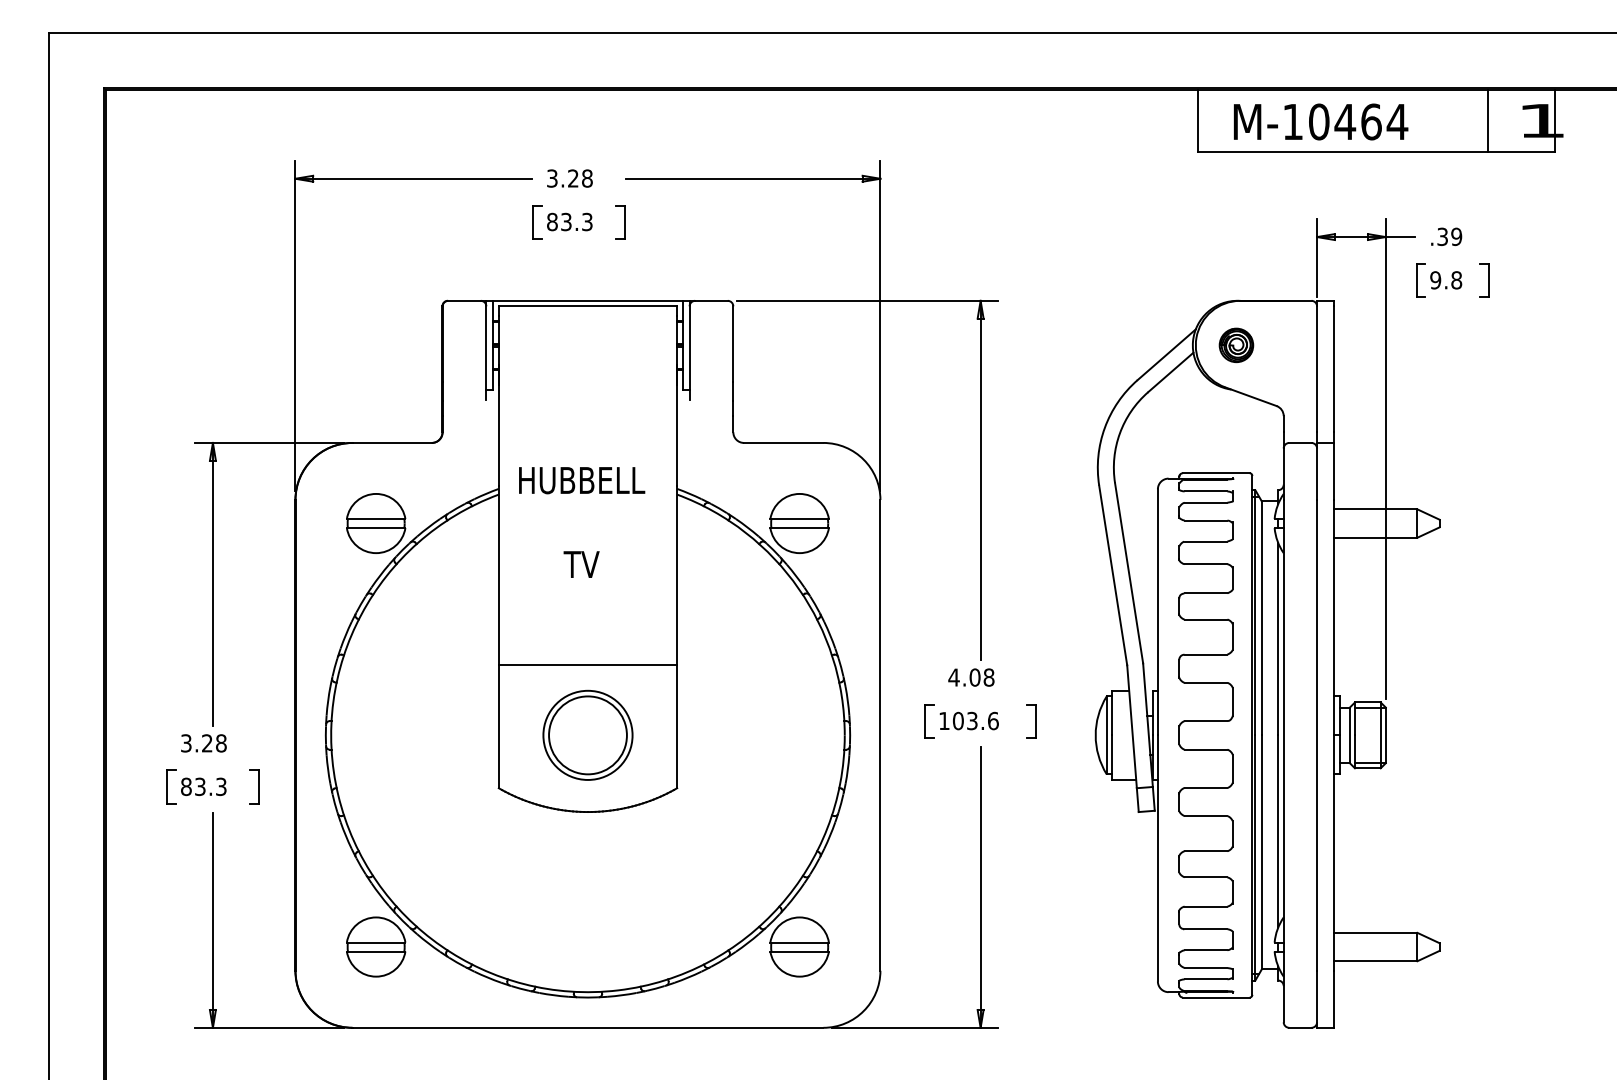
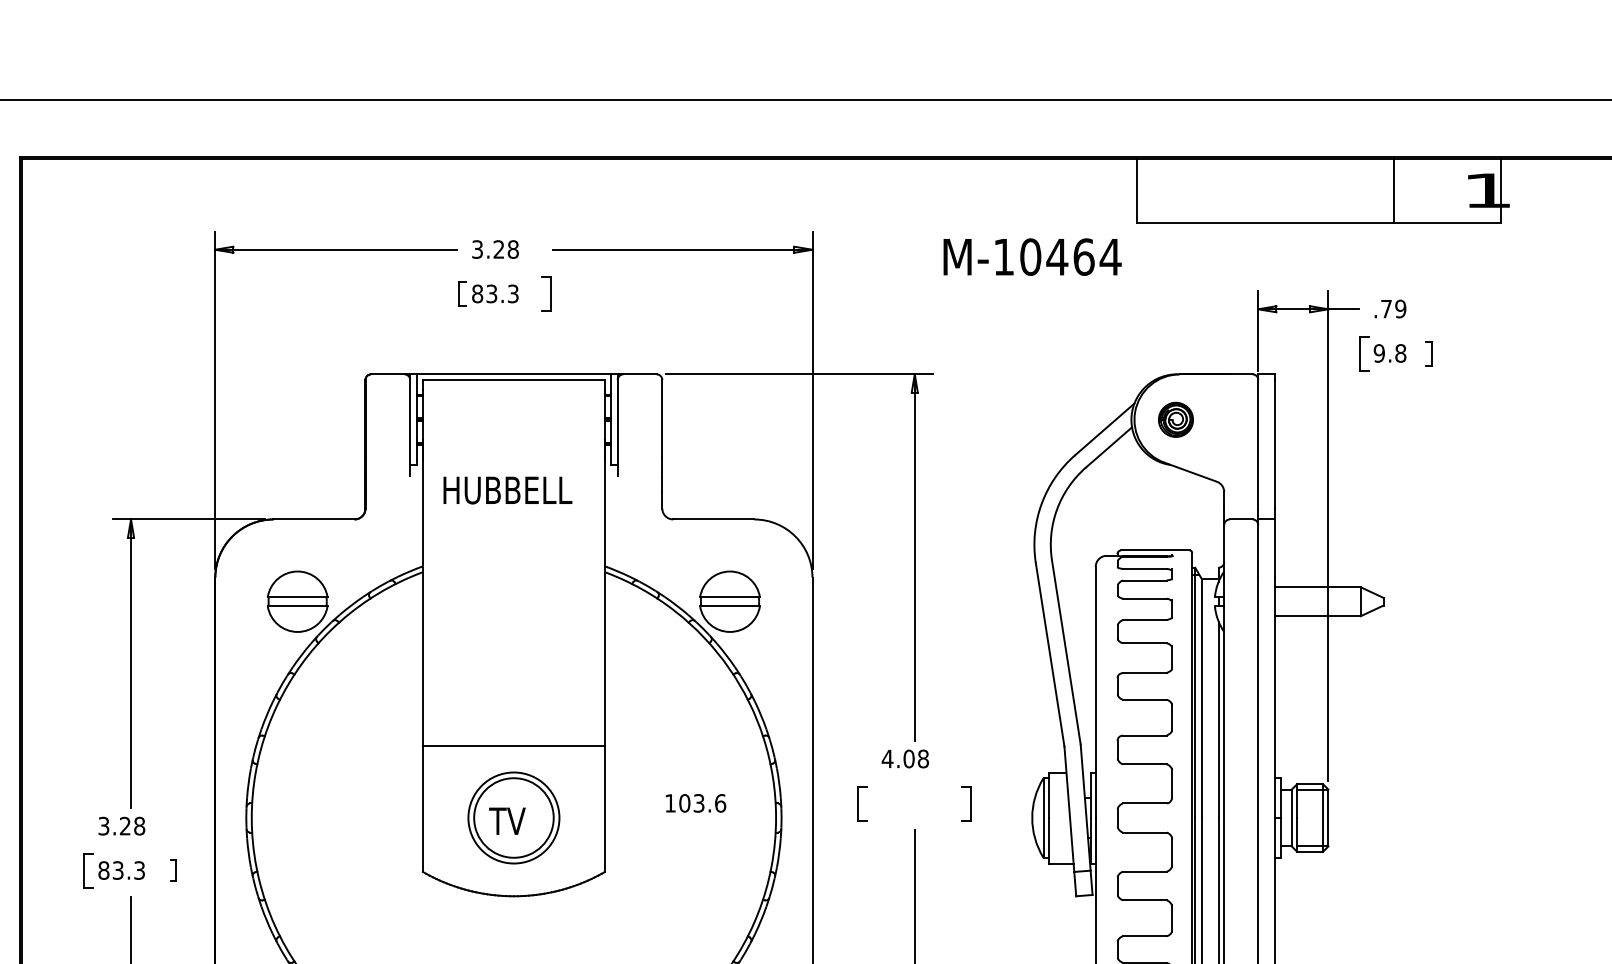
text: (1321, 121) -> (1033, 256), moved
line: (1487, 121) -> (1393, 191), moved
part: (537, 222) -> (462, 294), size x0.7
text: (1442, 236) -> (1386, 308), .39 -> .79
part: (1484, 280) -> (1429, 353), size x0.7
text: (582, 480) -> (508, 490), moved
text: (581, 564) -> (507, 821), moved
text: (968, 720) -> (695, 802), moved
part: (254, 786) -> (173, 870), size x0.6

